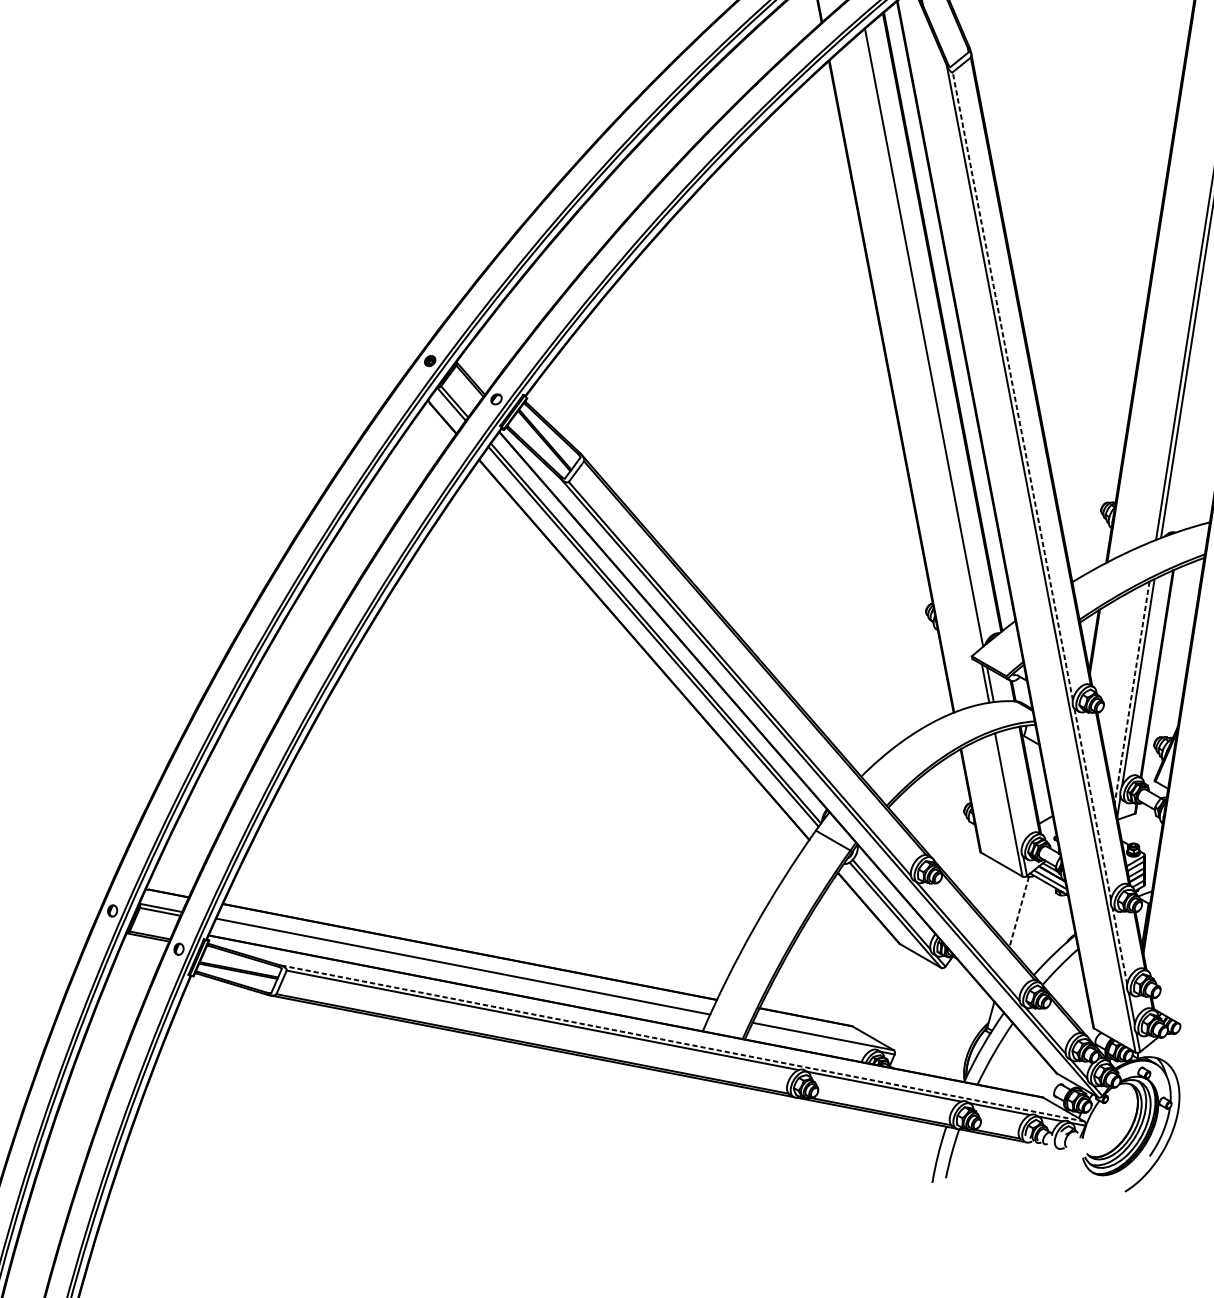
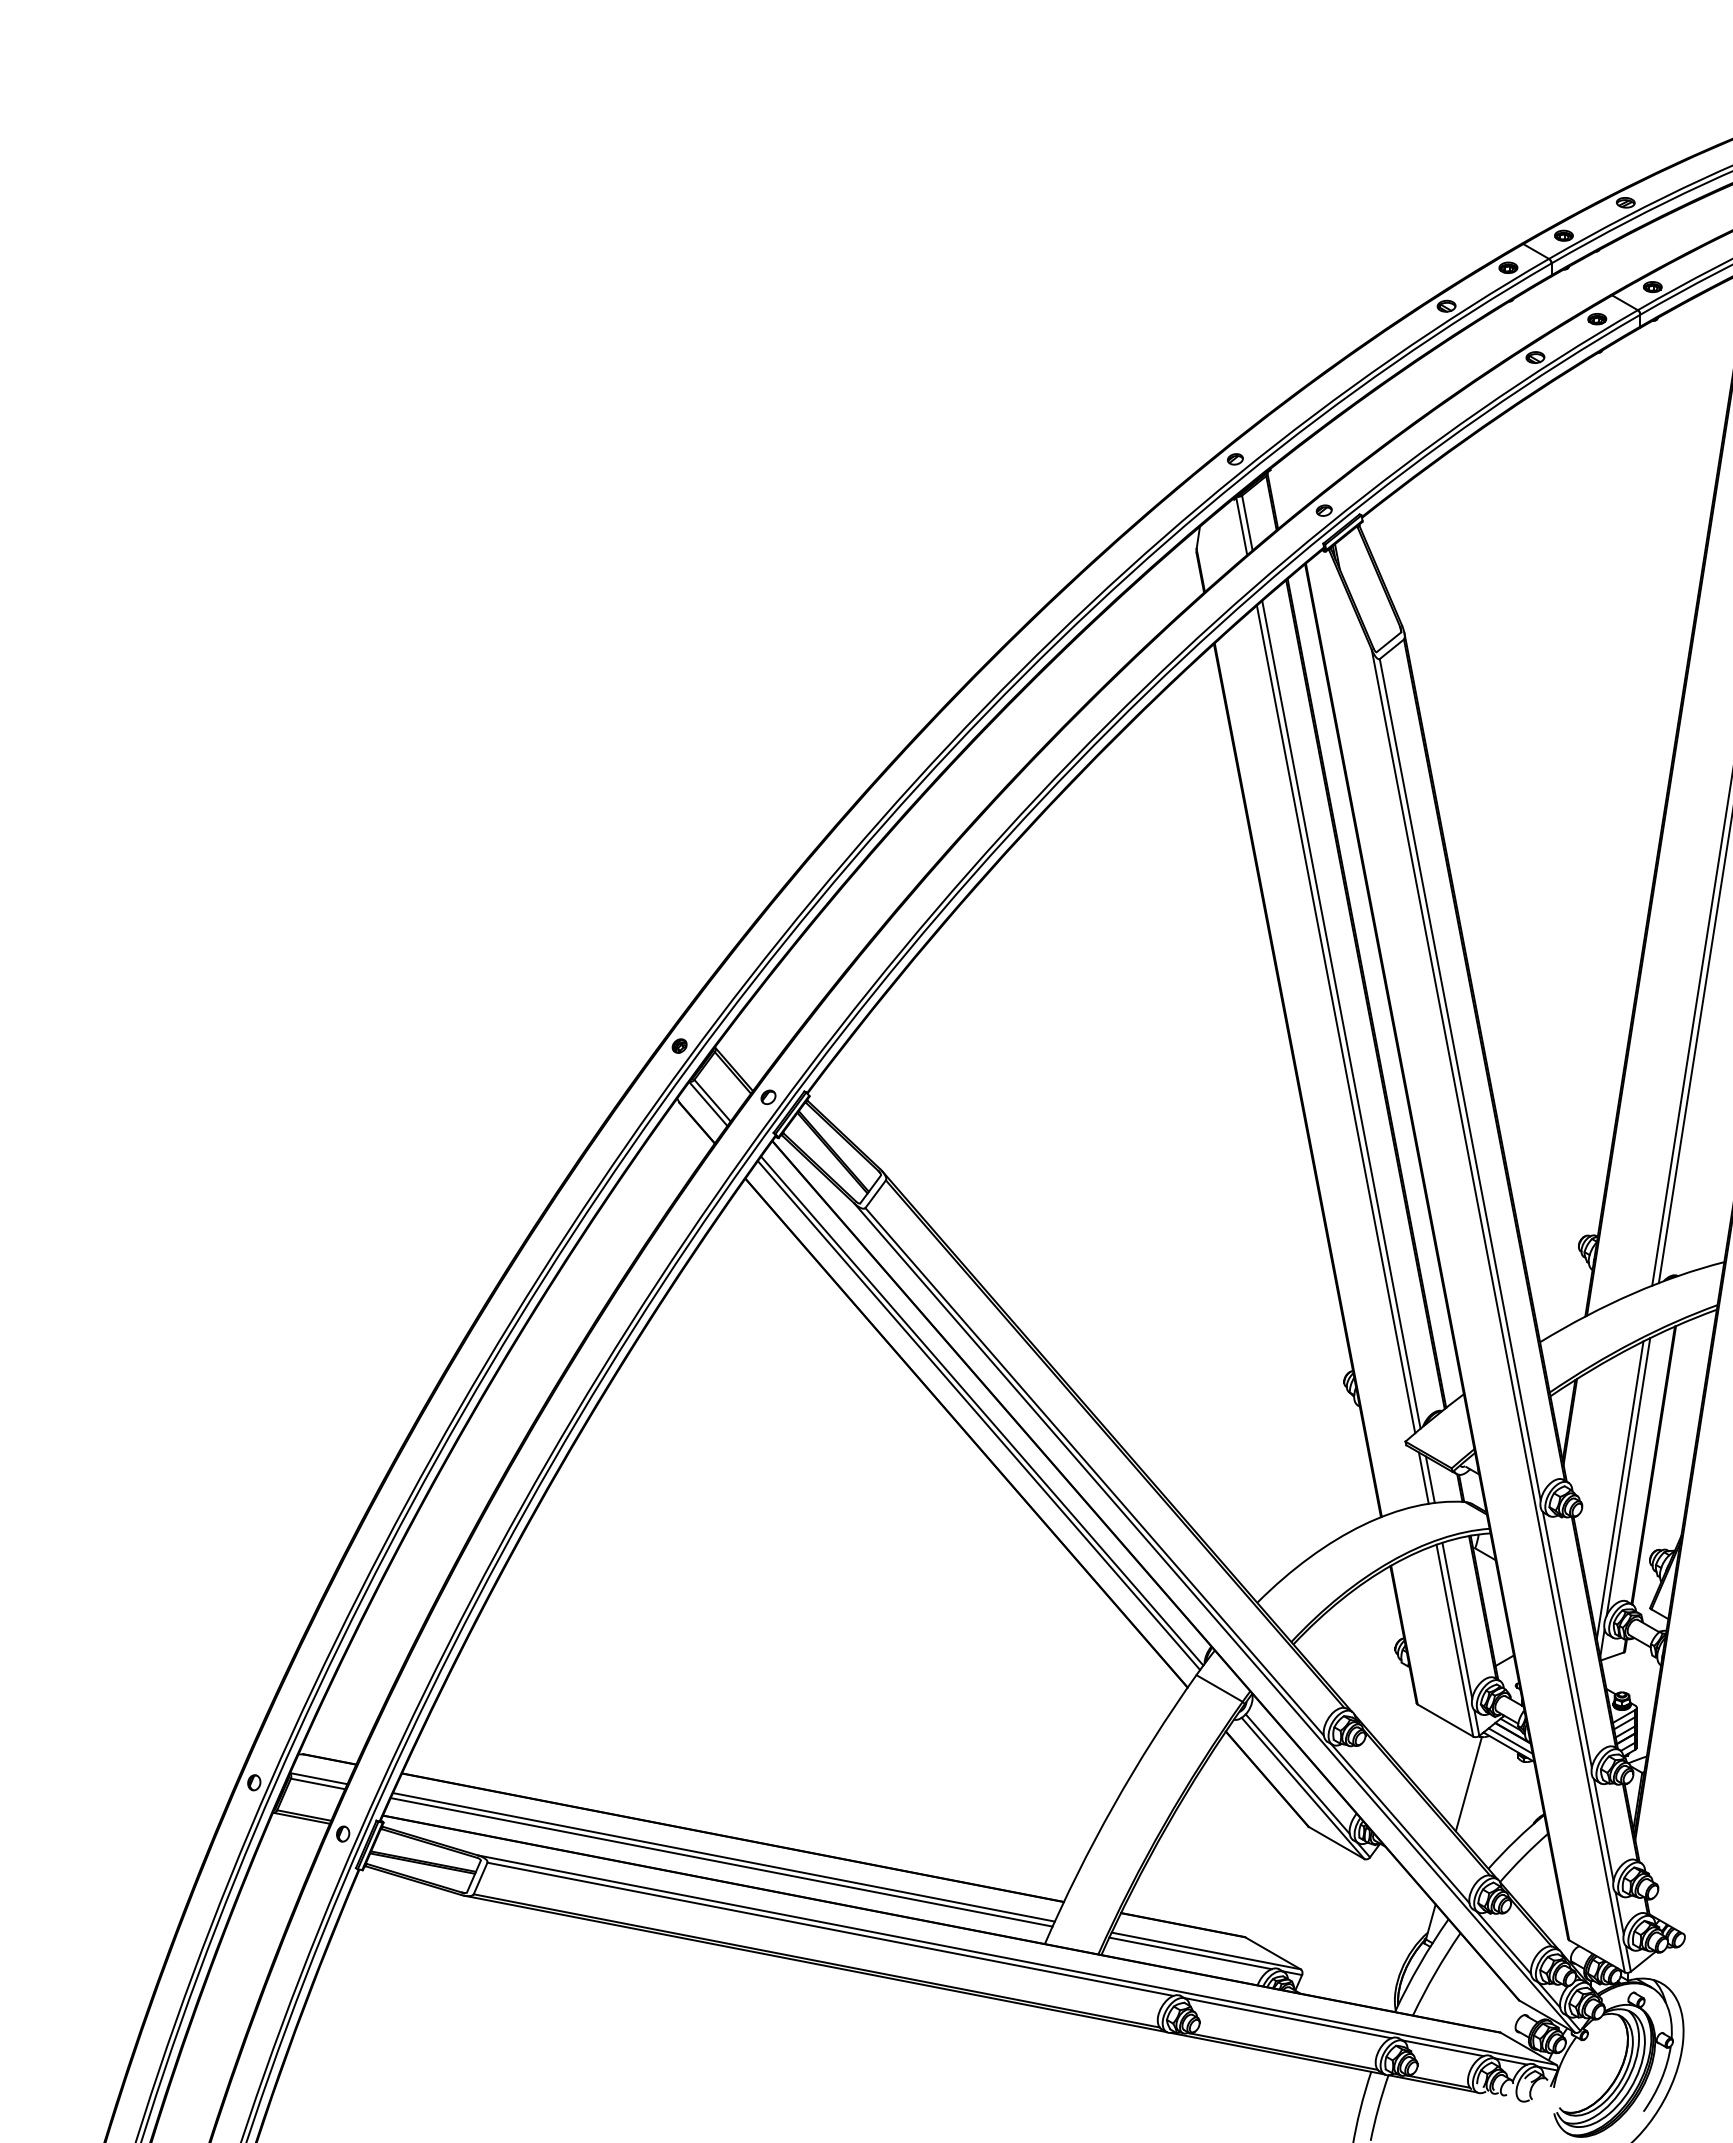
line: (919, 341) -> (1335, 1019), added
line: (1012, 386) -> (1460, 1079), dashed -> solid
line: (1132, 692) -> (1620, 1490), dashed -> solid
line: (1010, 789) -> (1457, 1620), added
line: (1092, 804) -> (1567, 1639), dashed -> solid
line: (1018, 912) -> (1468, 1784), dashed -> solid
line: (1119, 946) -> (1603, 1830), dashed -> solid
line: (461, 970) -> (721, 1862), added
line: (811, 1038) -> (1190, 1953), added
line: (681, 1043) -> (1016, 1960), dashed -> solid

